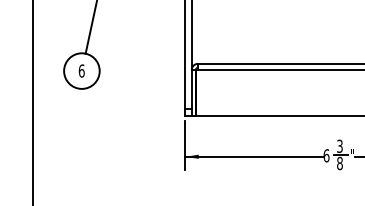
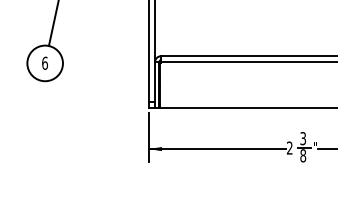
text: (326, 155) -> (289, 147), 6 -> 2

